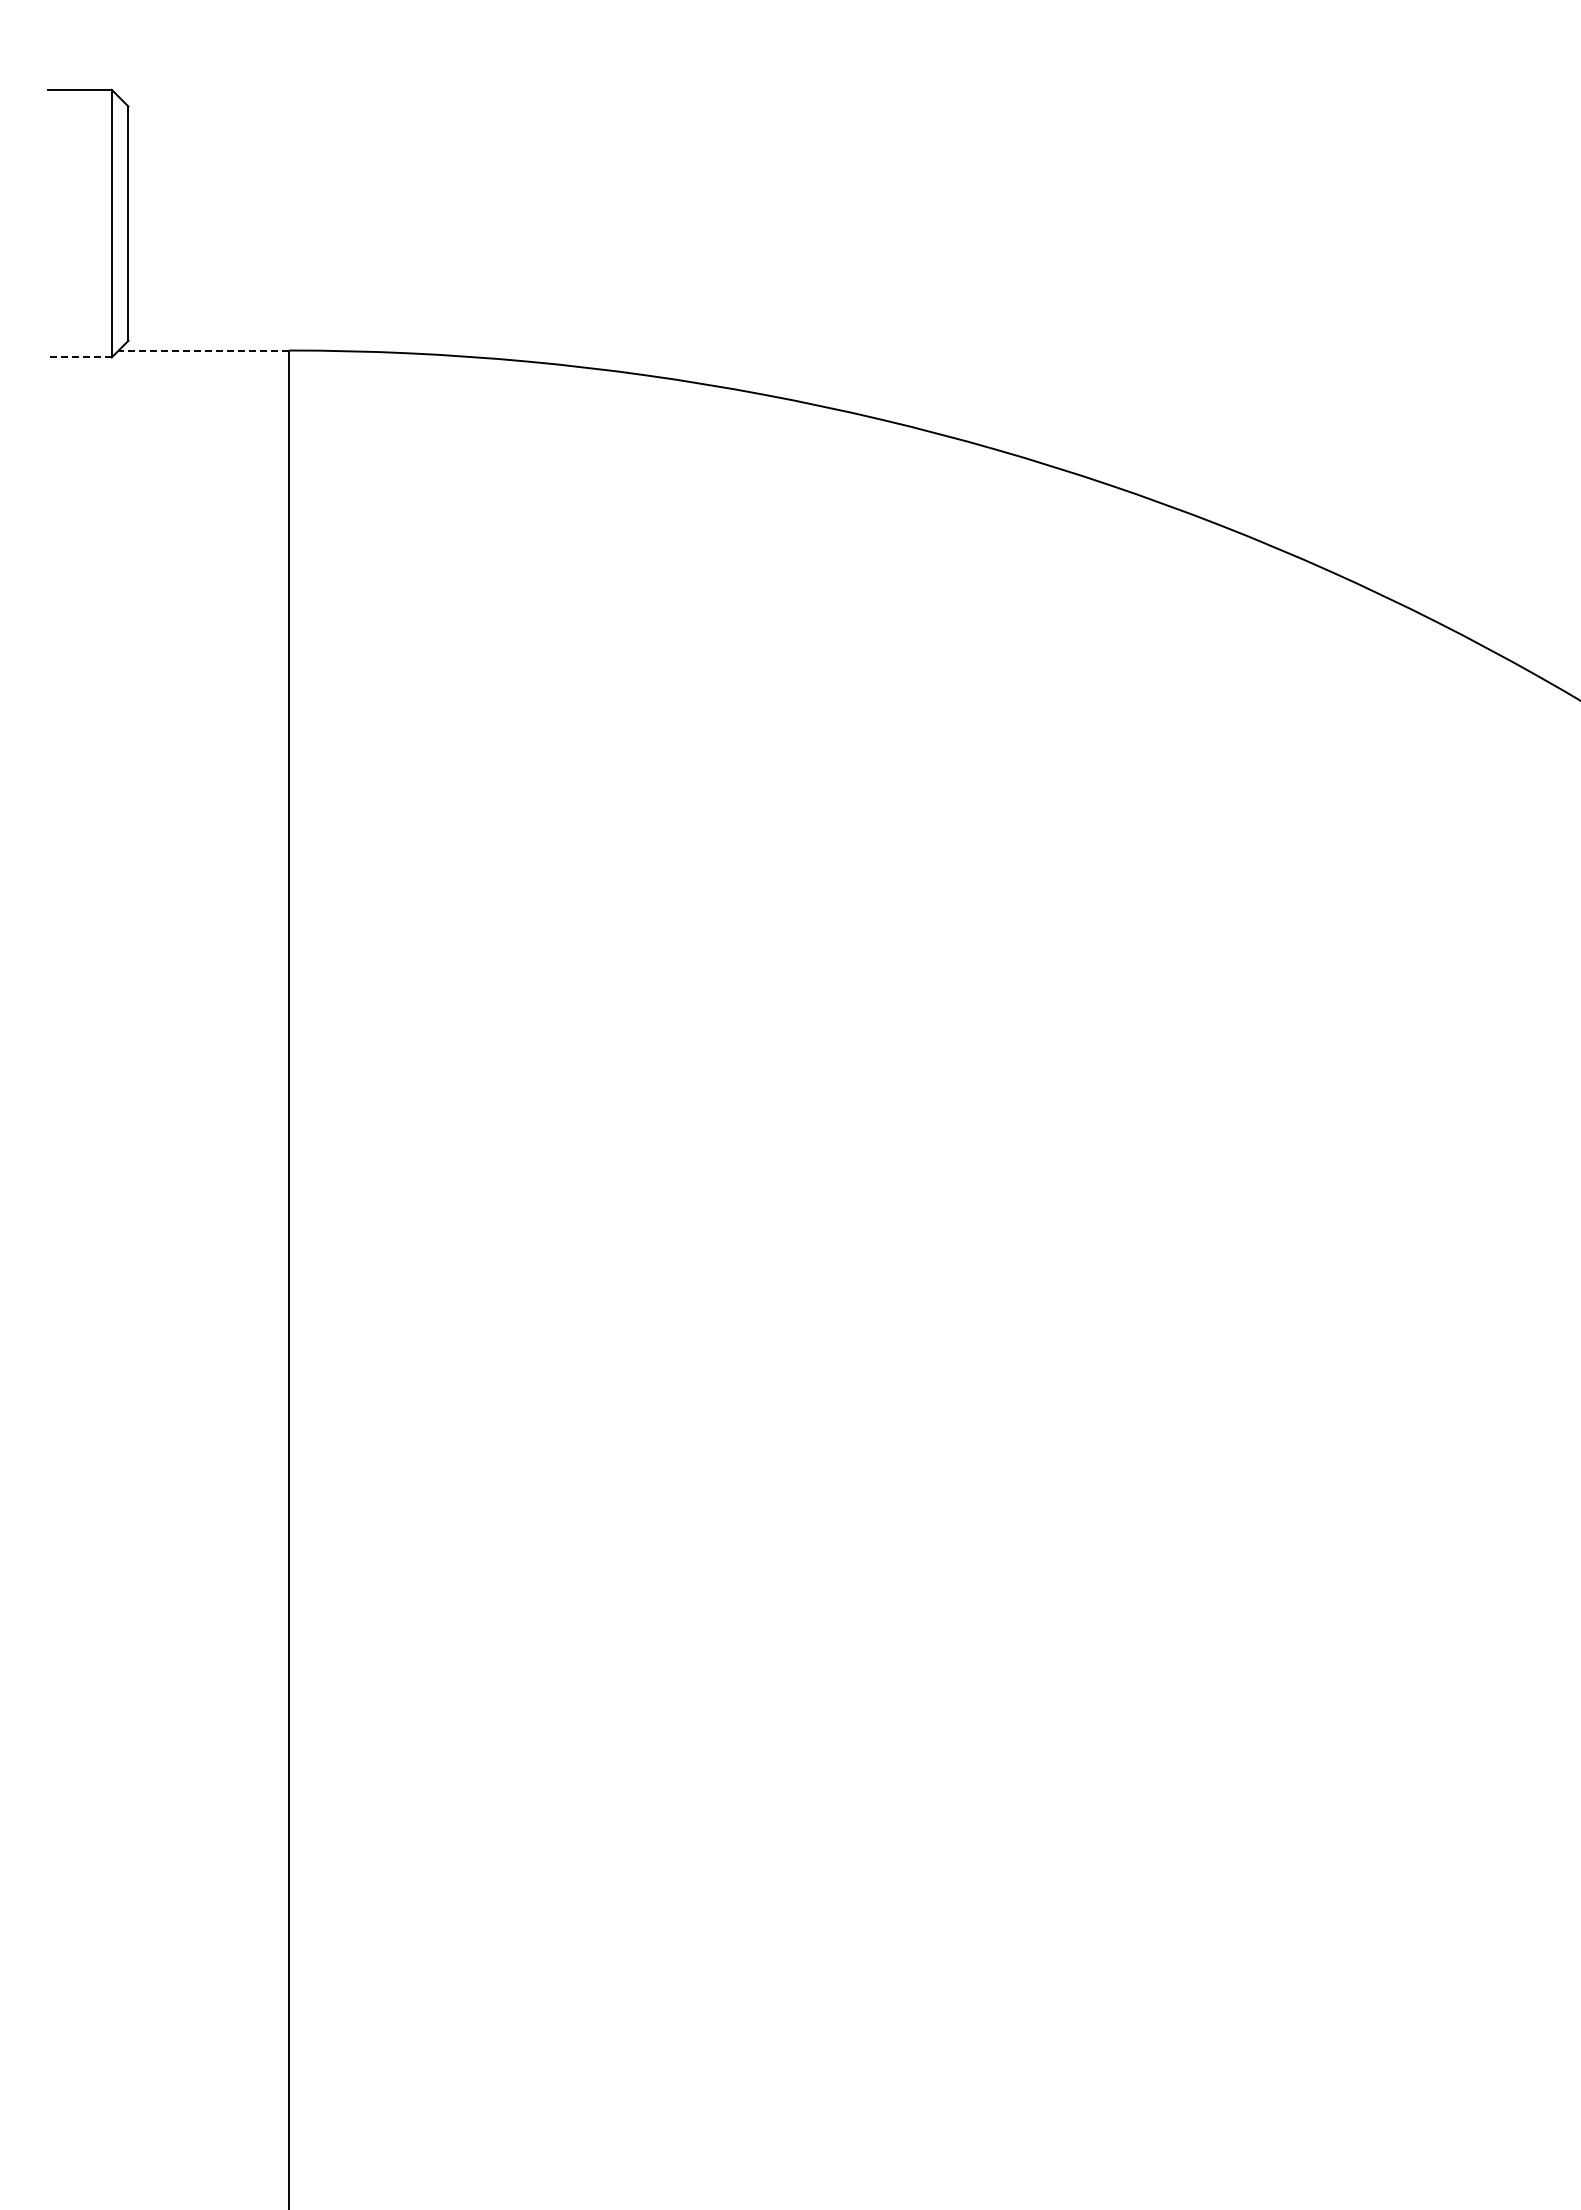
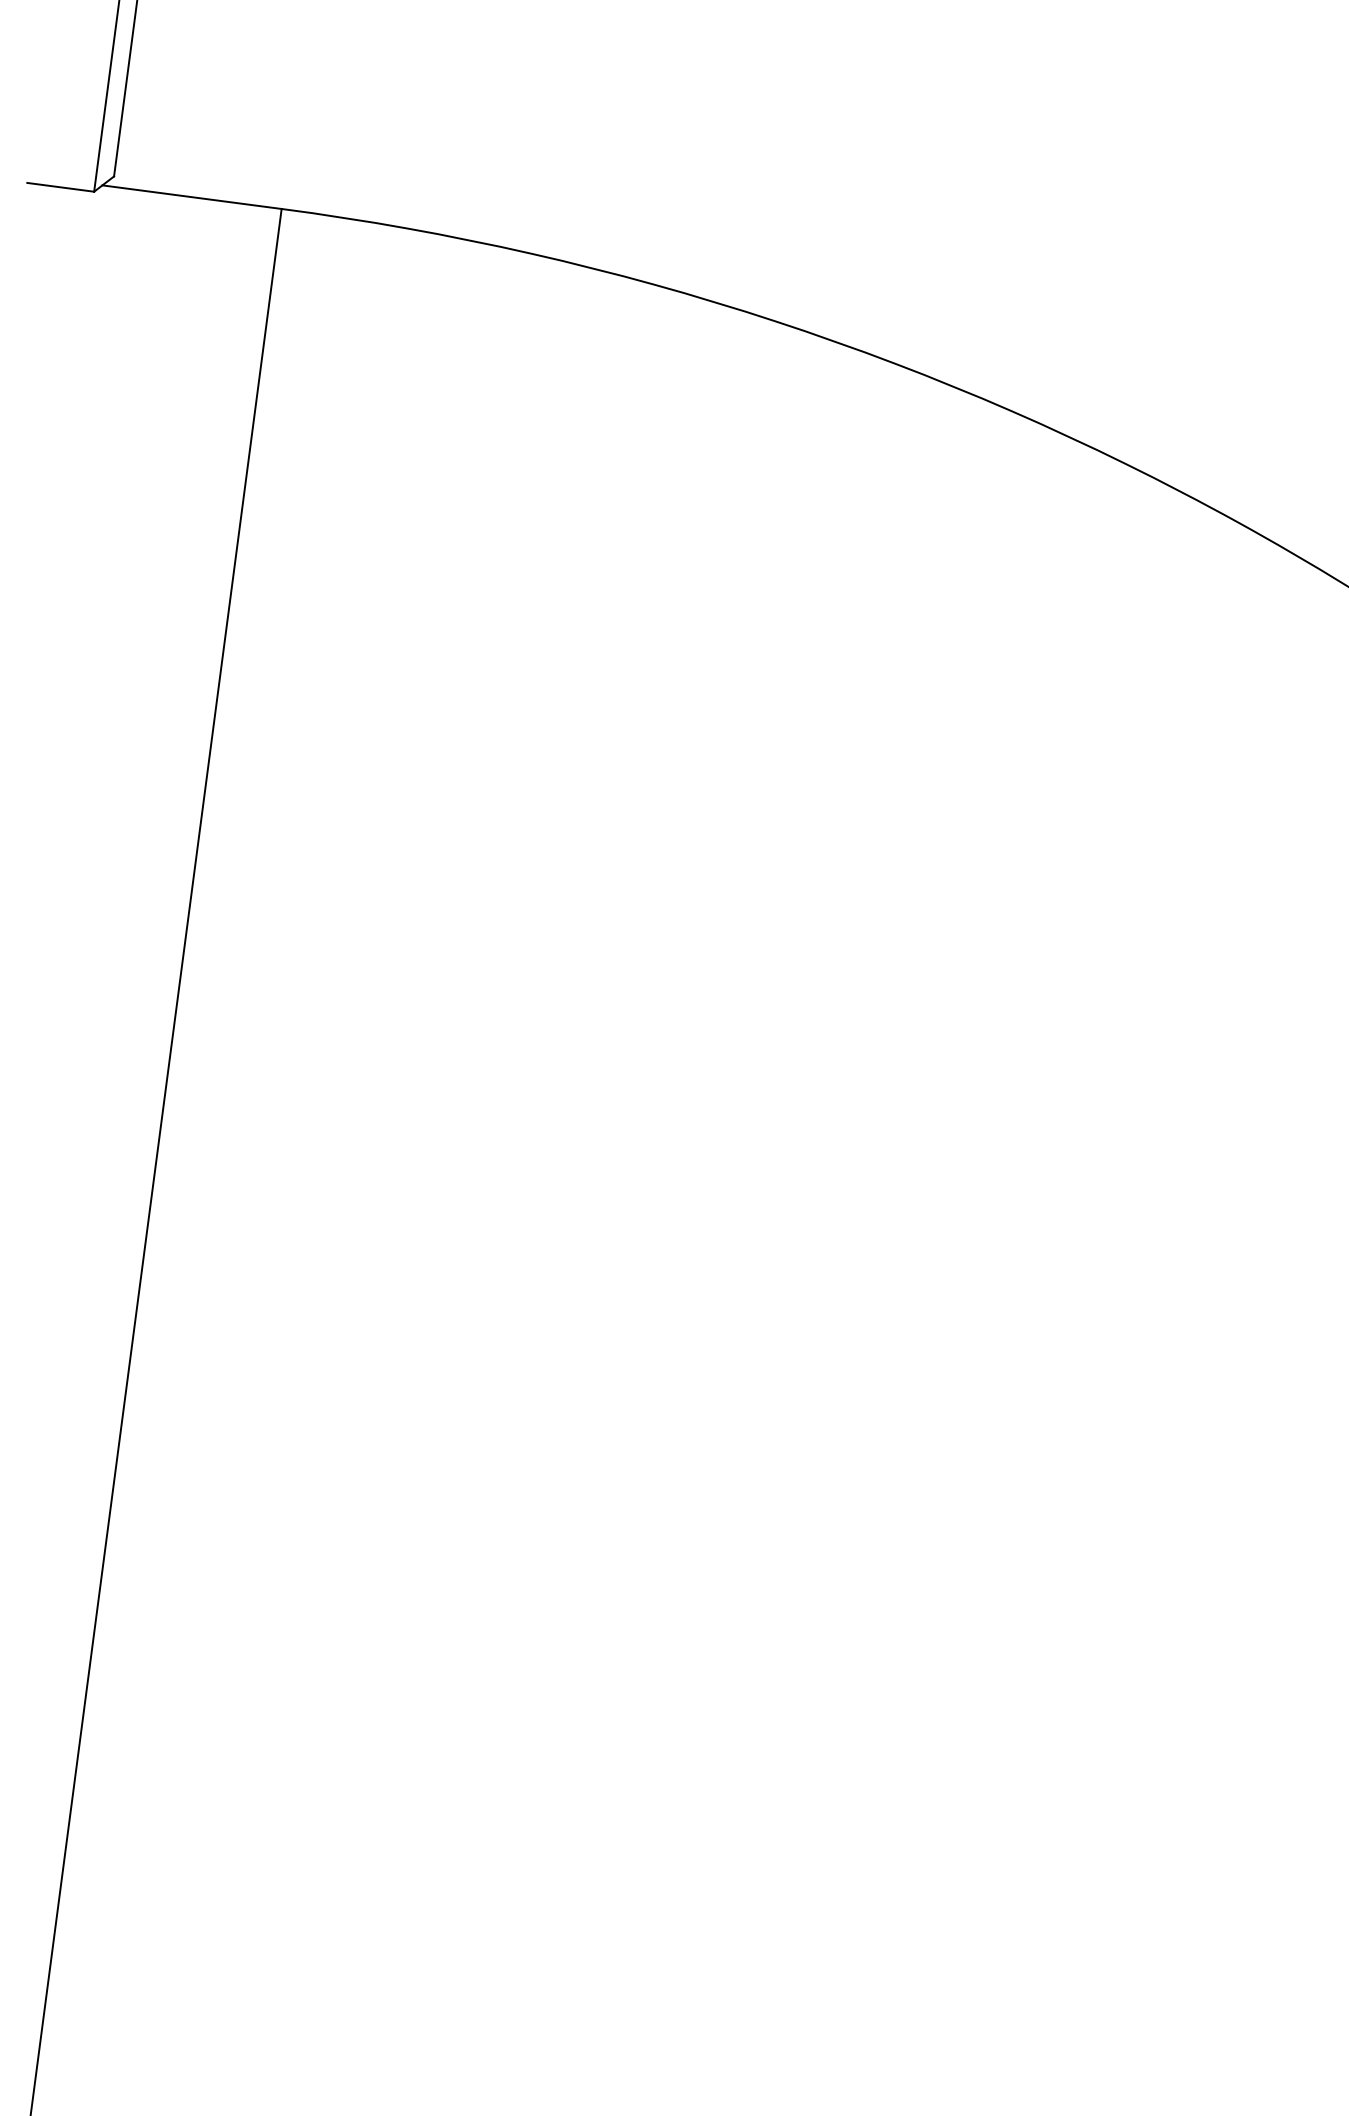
line: (203, 350) -> (191, 197), dashed -> solid
line: (79, 357) -> (60, 187), dashed -> solid

